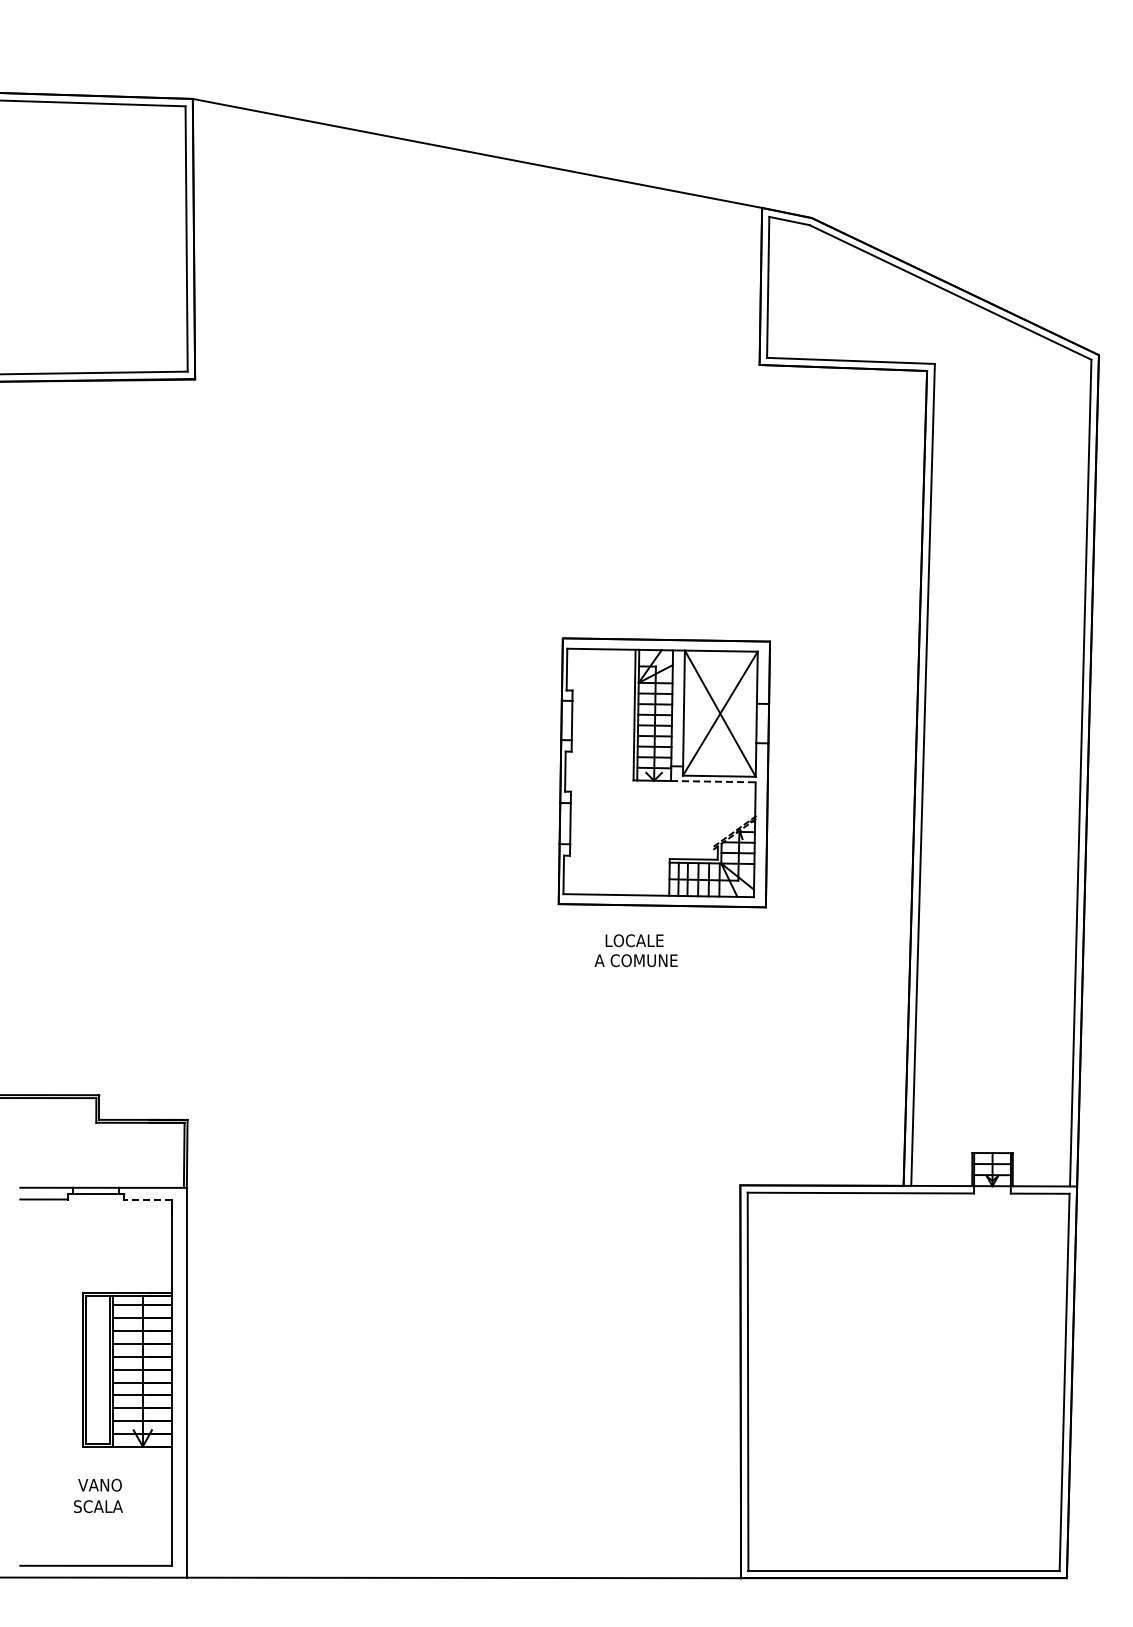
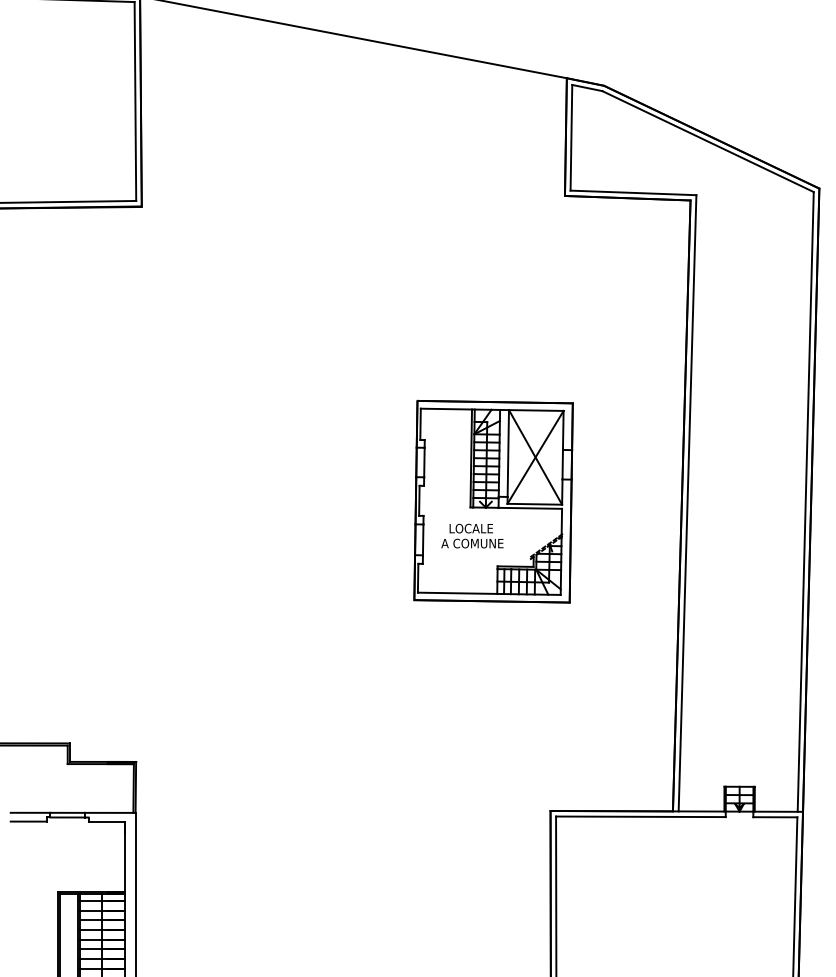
line: (713, 781) -> (530, 508), dashed -> solid
text: (635, 950) -> (471, 535), moved
line: (148, 1199) -> (106, 821), dashed -> solid

